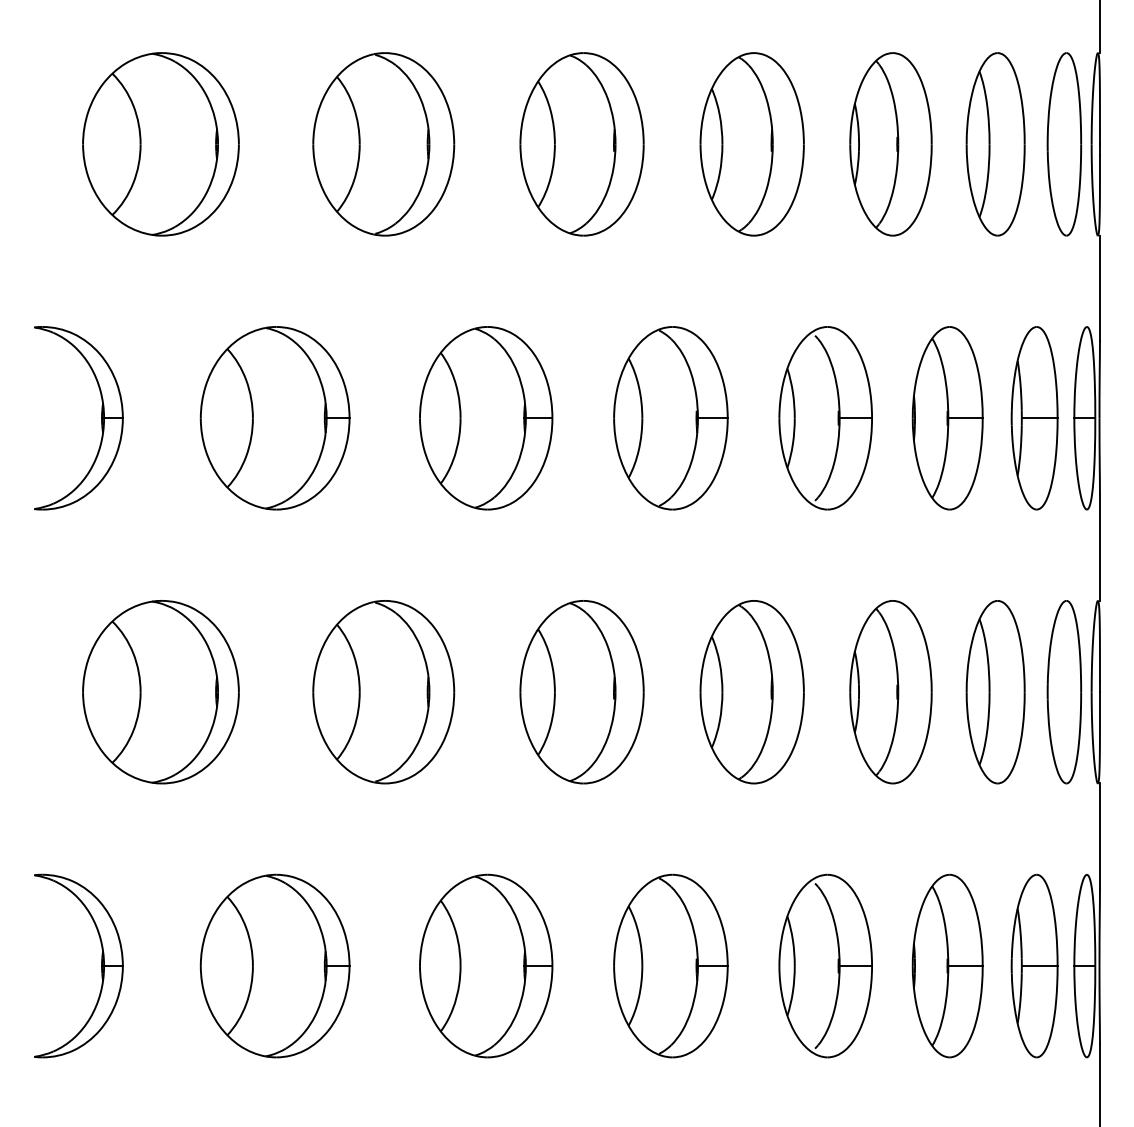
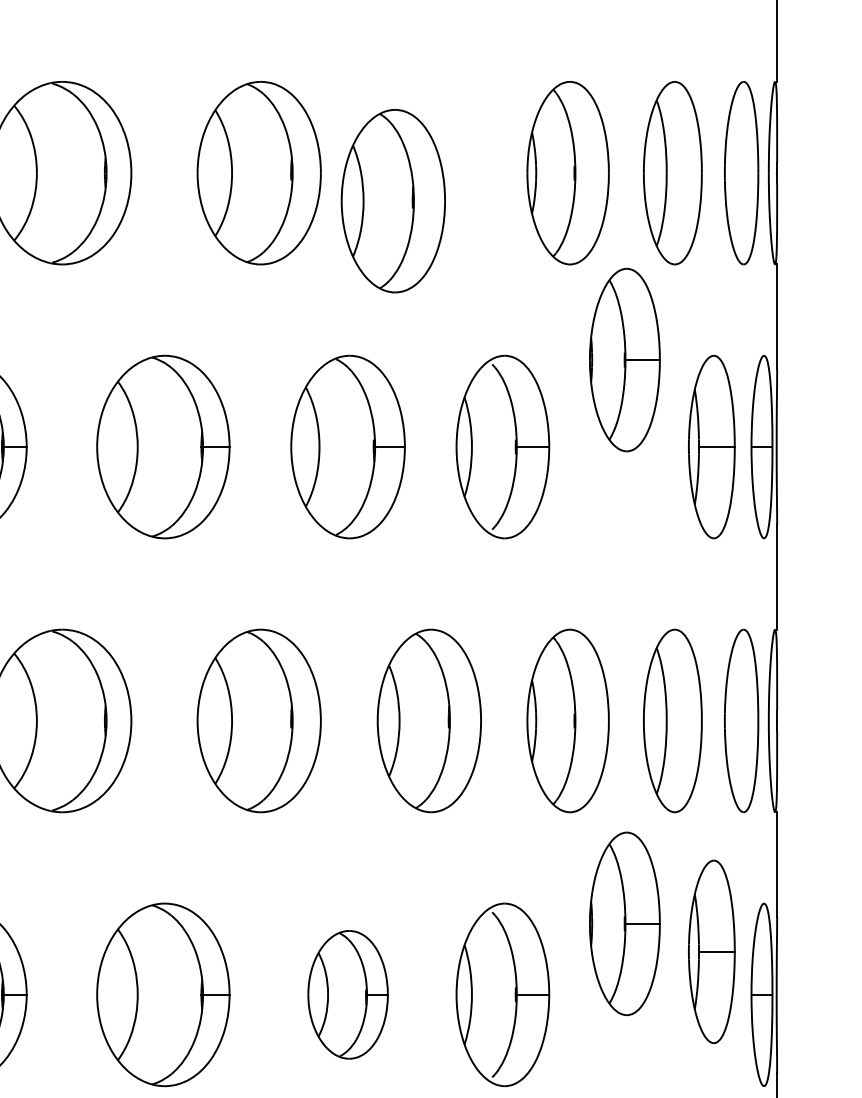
part: (751, 144) -> (392, 201), moved
part: (947, 418) -> (624, 360), moved
part: (670, 965) -> (347, 994), size x0.7
part: (947, 965) -> (624, 923), moved
part: (1034, 965) -> (711, 951), moved

